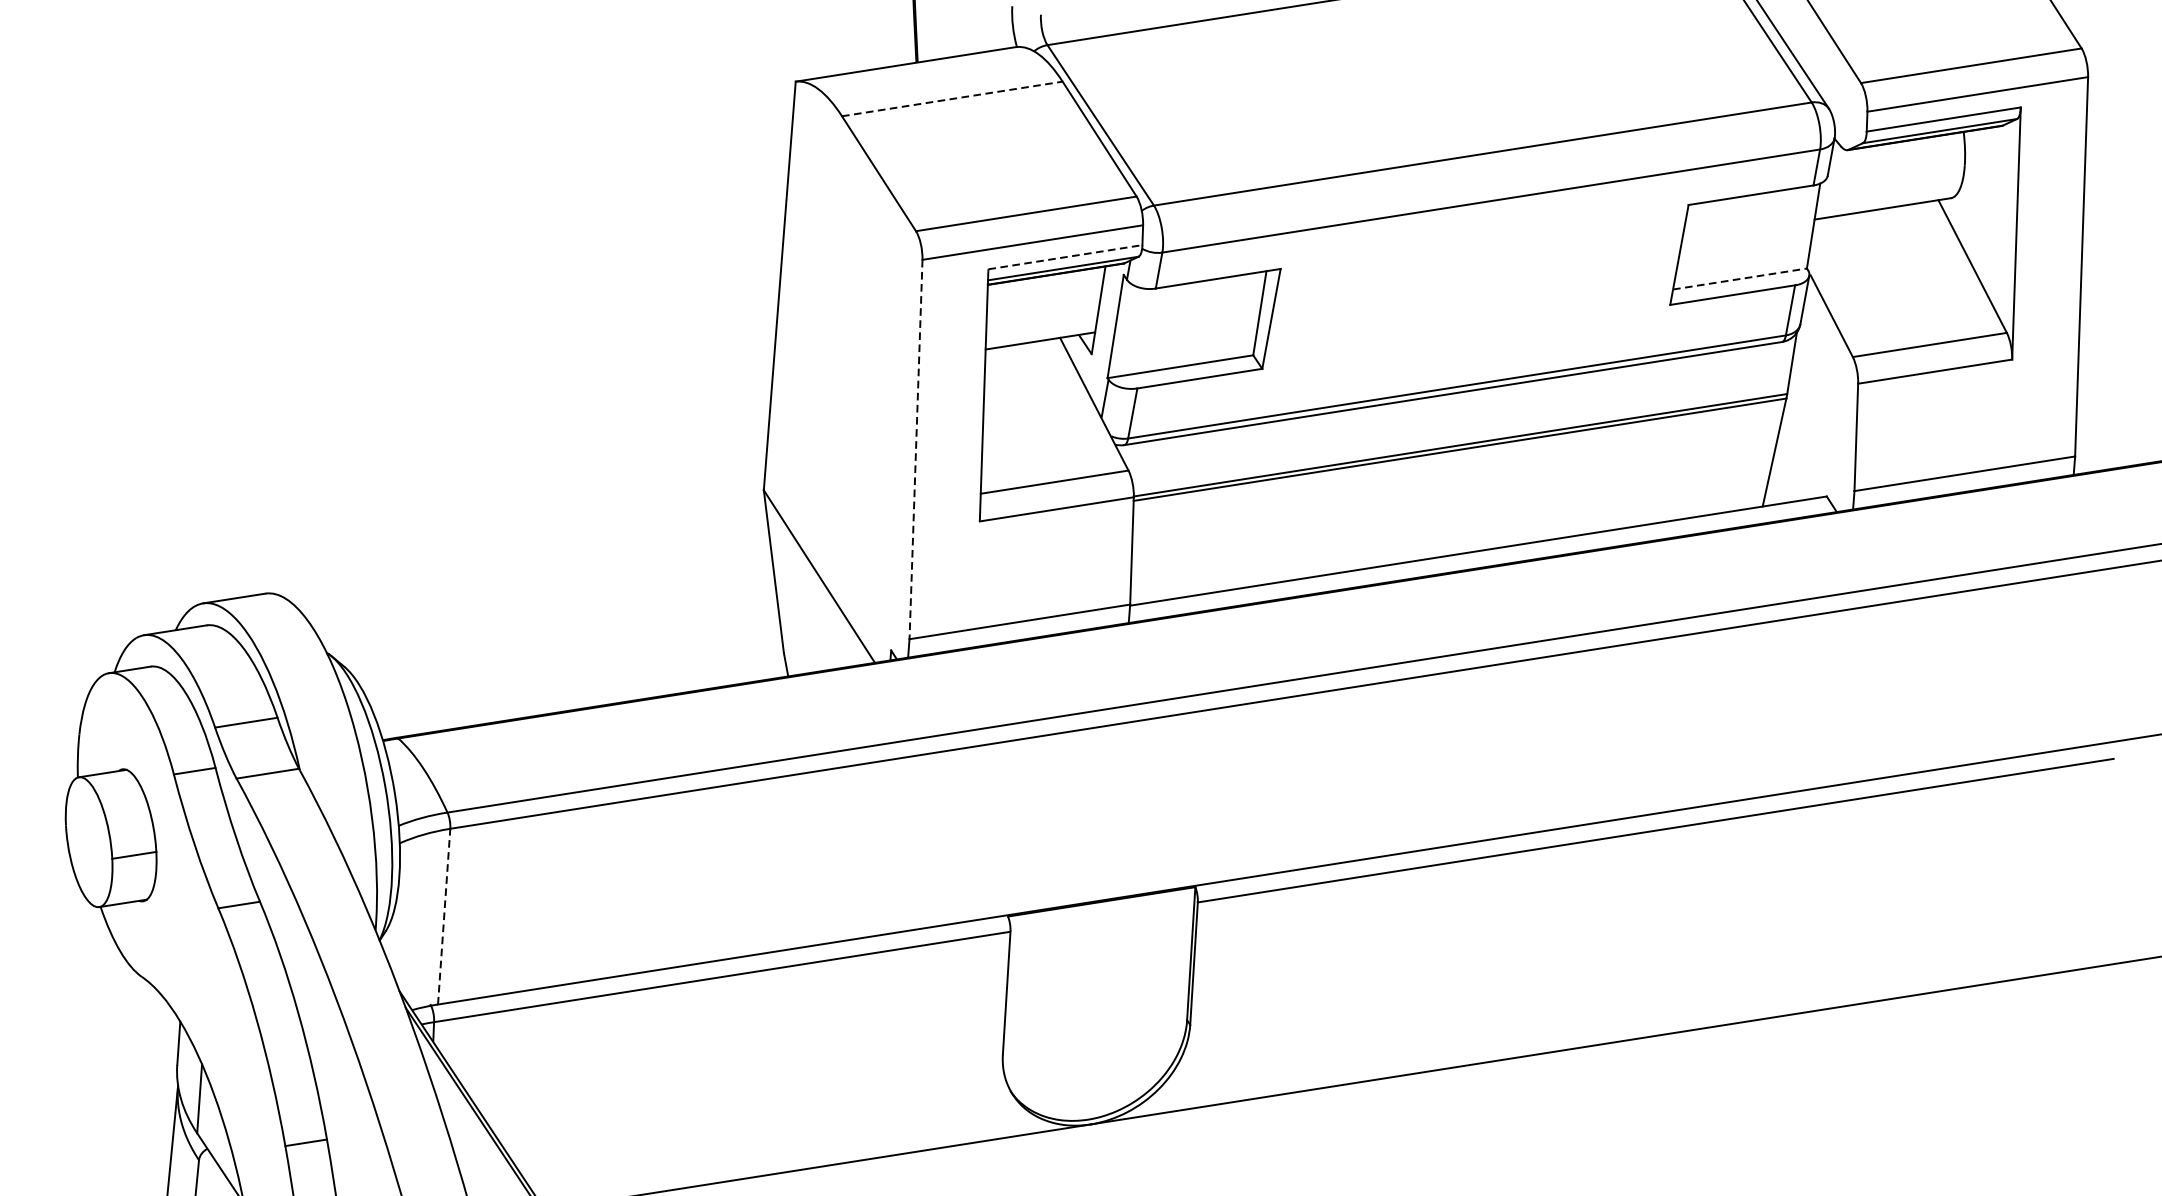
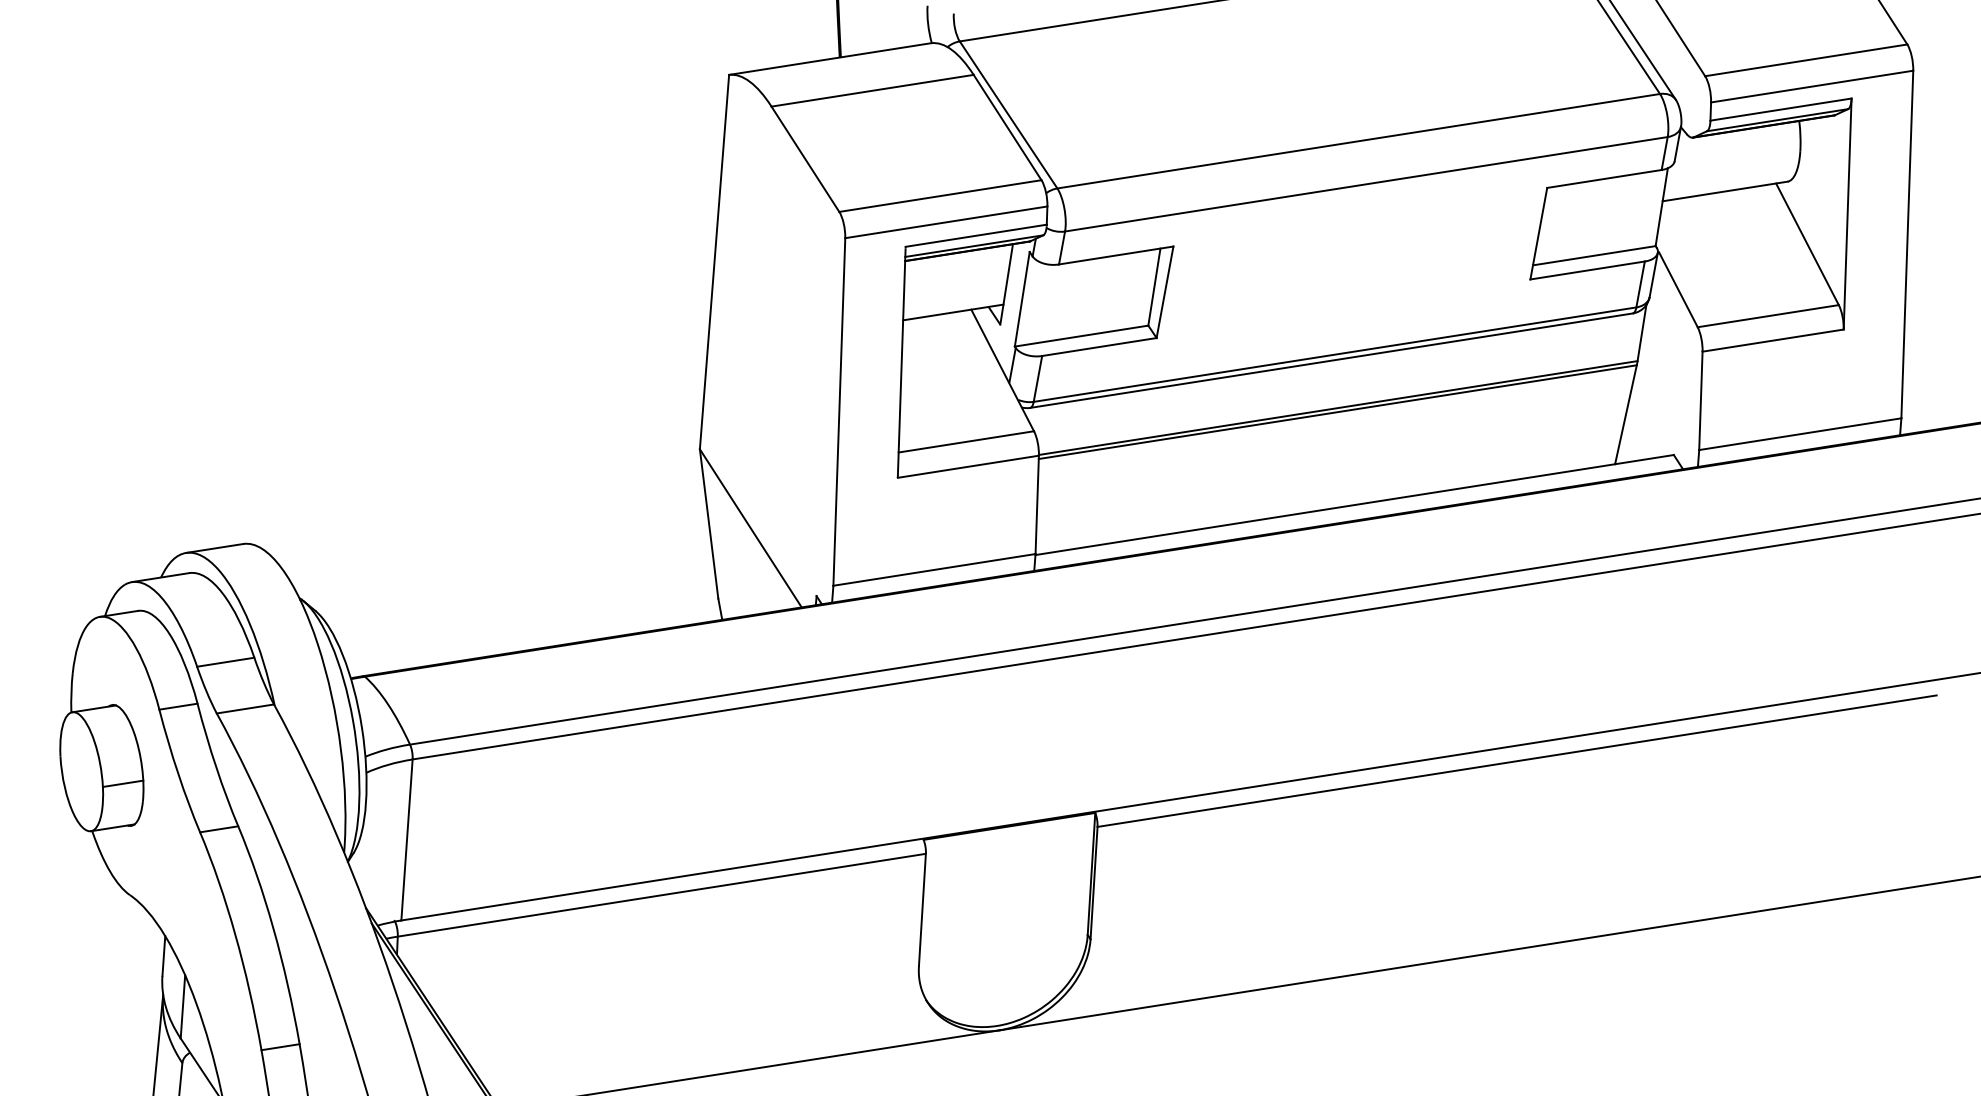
line: (953, 98) -> (873, 90), dashed -> solid
line: (1065, 256) -> (976, 235), dashed -> solid
line: (1740, 278) -> (1594, 255), dashed -> solid
line: (916, 449) -> (839, 411), dashed -> solid
line: (444, 916) -> (407, 839), dashed -> solid

